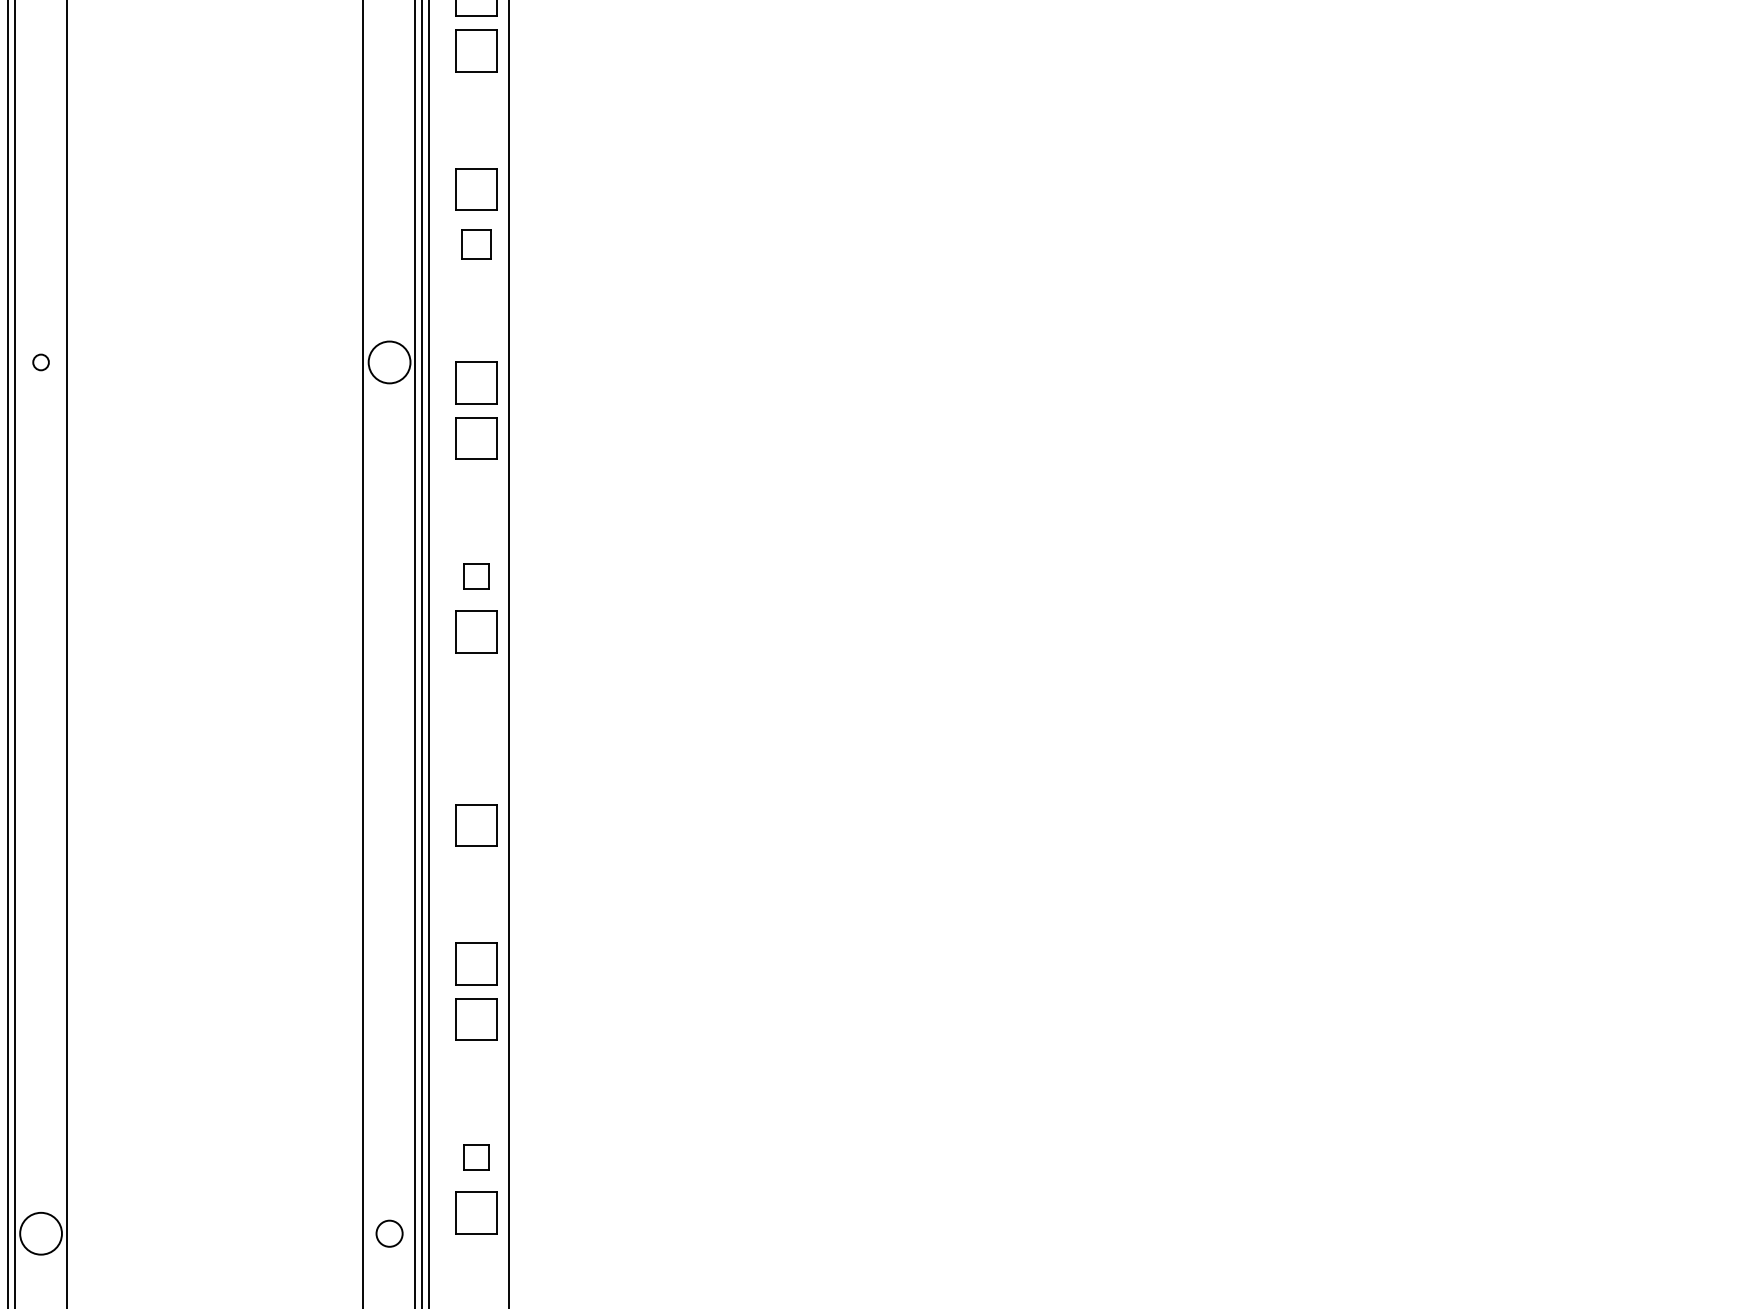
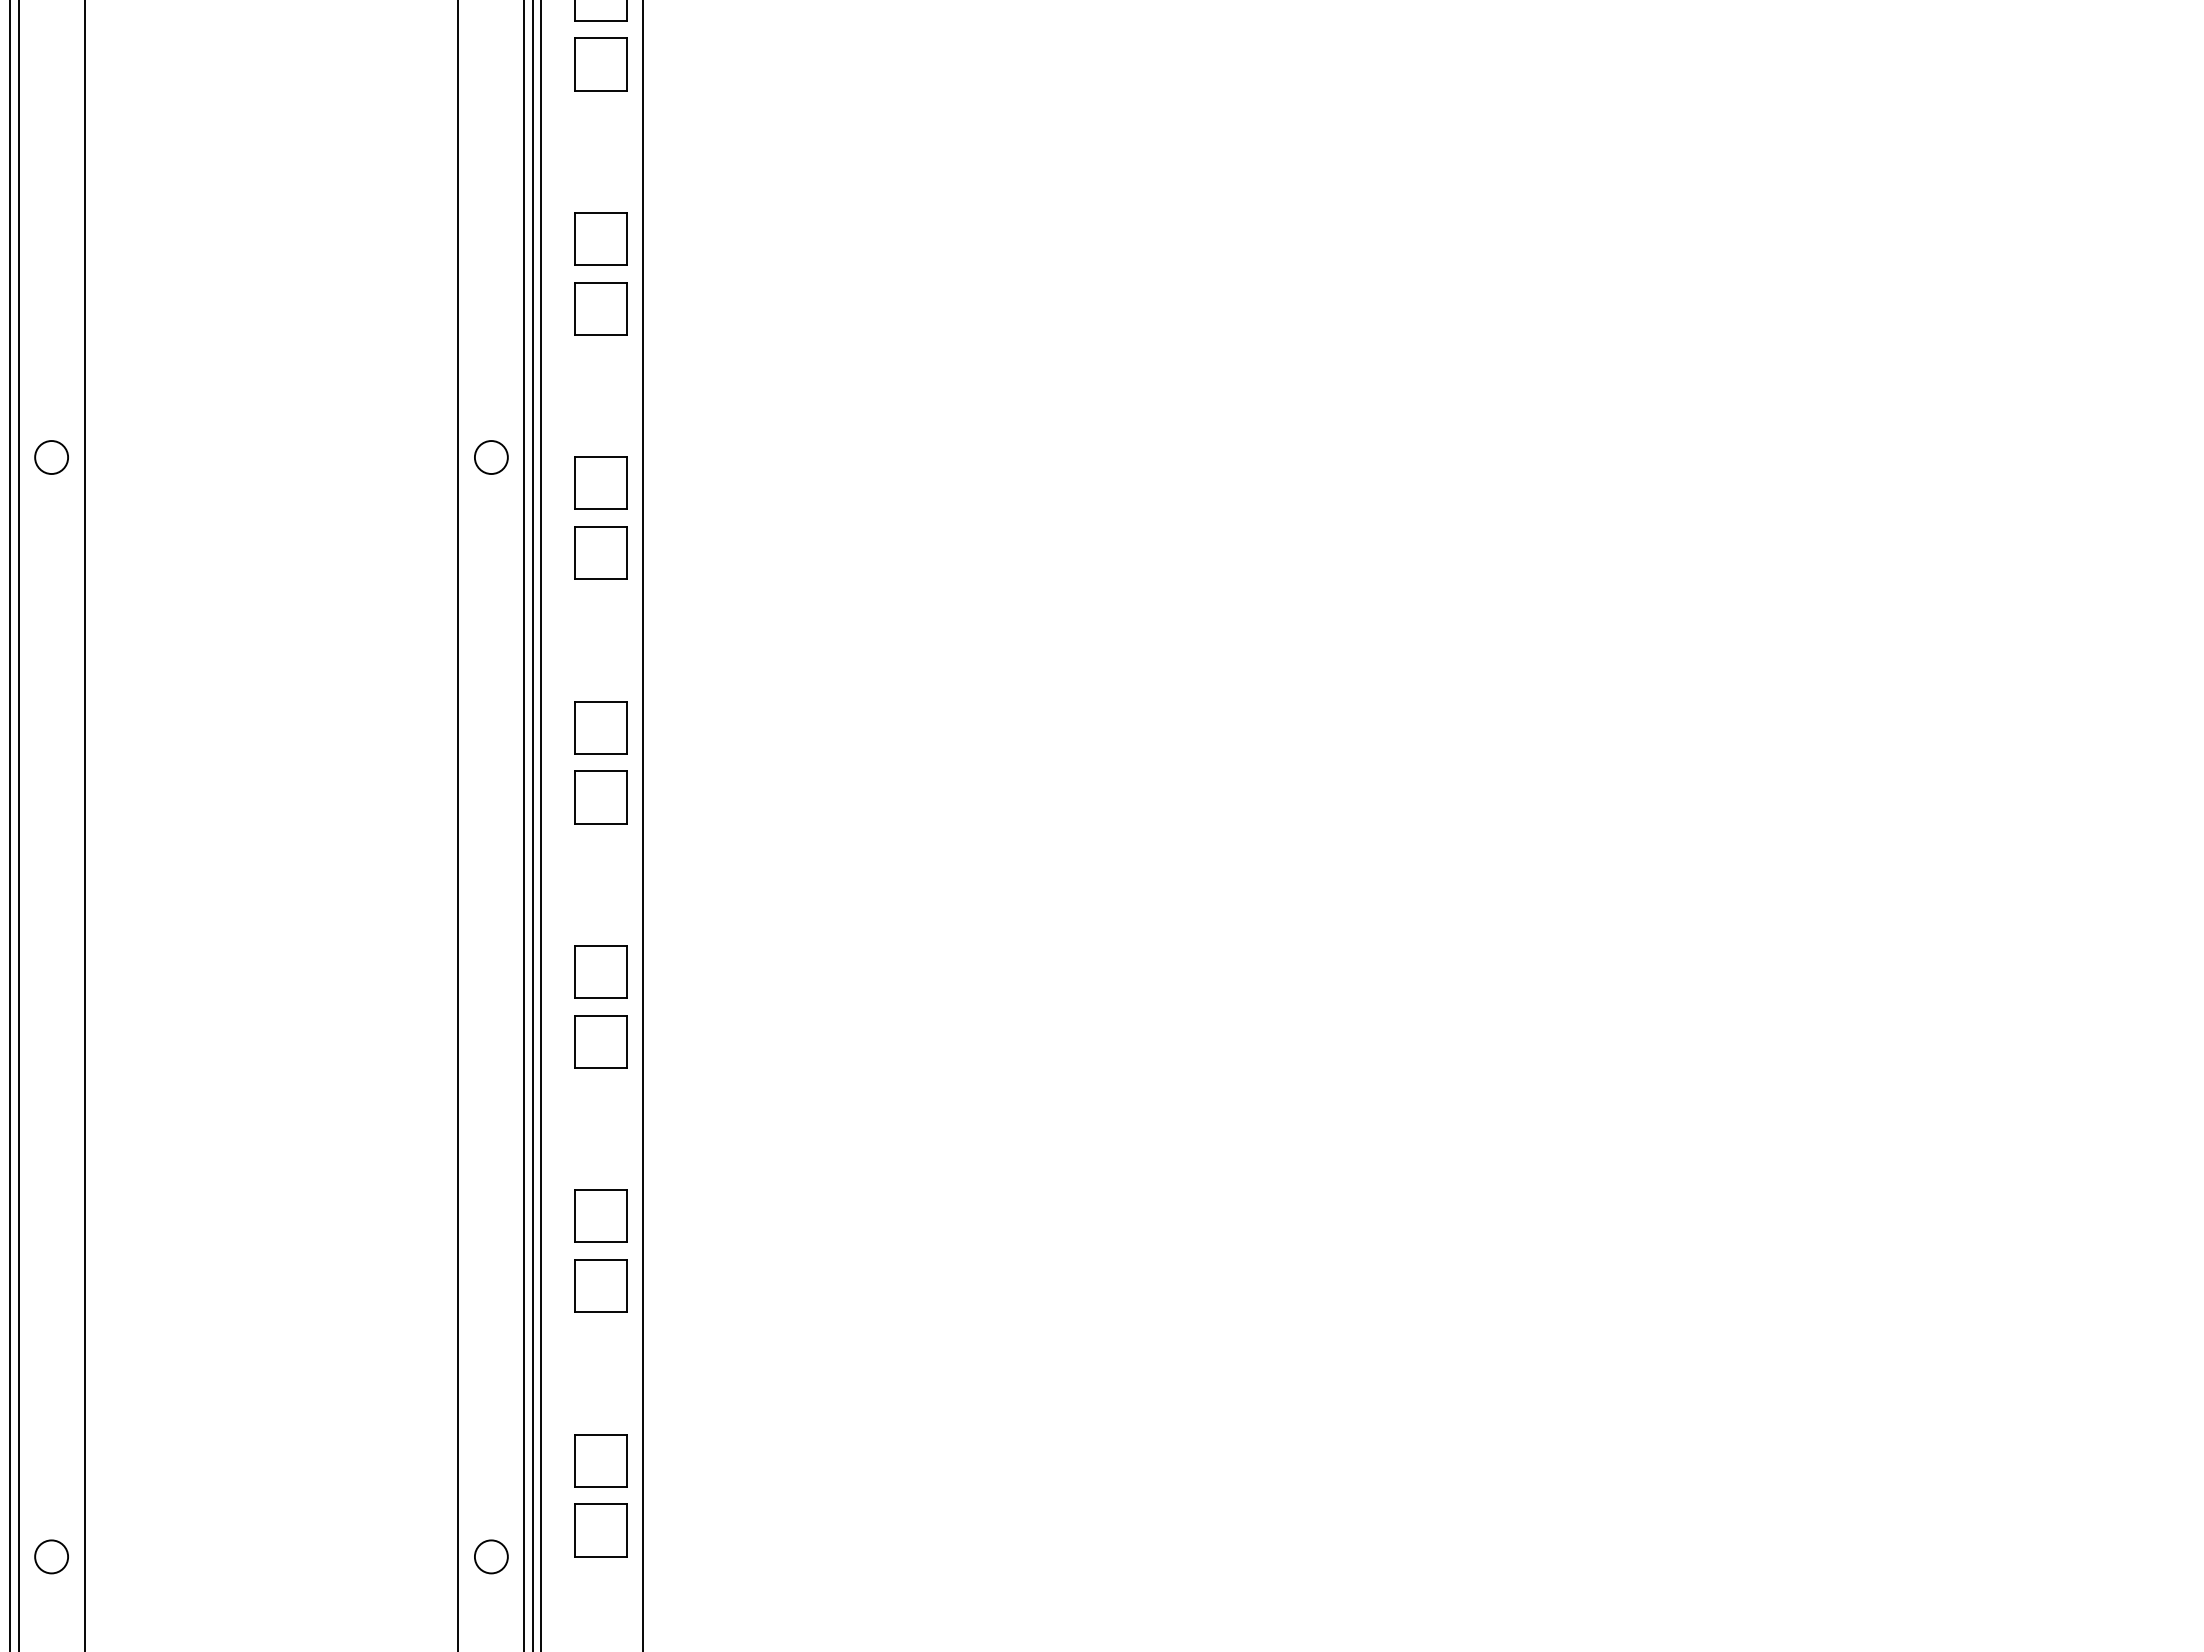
part: (476, 244) -> (600, 308), size x1.43
circle: (40, 362) -> (51, 457), size x1.67
circle: (388, 362) -> (490, 457), size x0.62
part: (476, 576) -> (600, 727), size x1.67
part: (476, 769) -> (600, 971), added
part: (476, 1157) -> (600, 1460), size x1.67
circle: (40, 1233) -> (51, 1556), size x0.62

